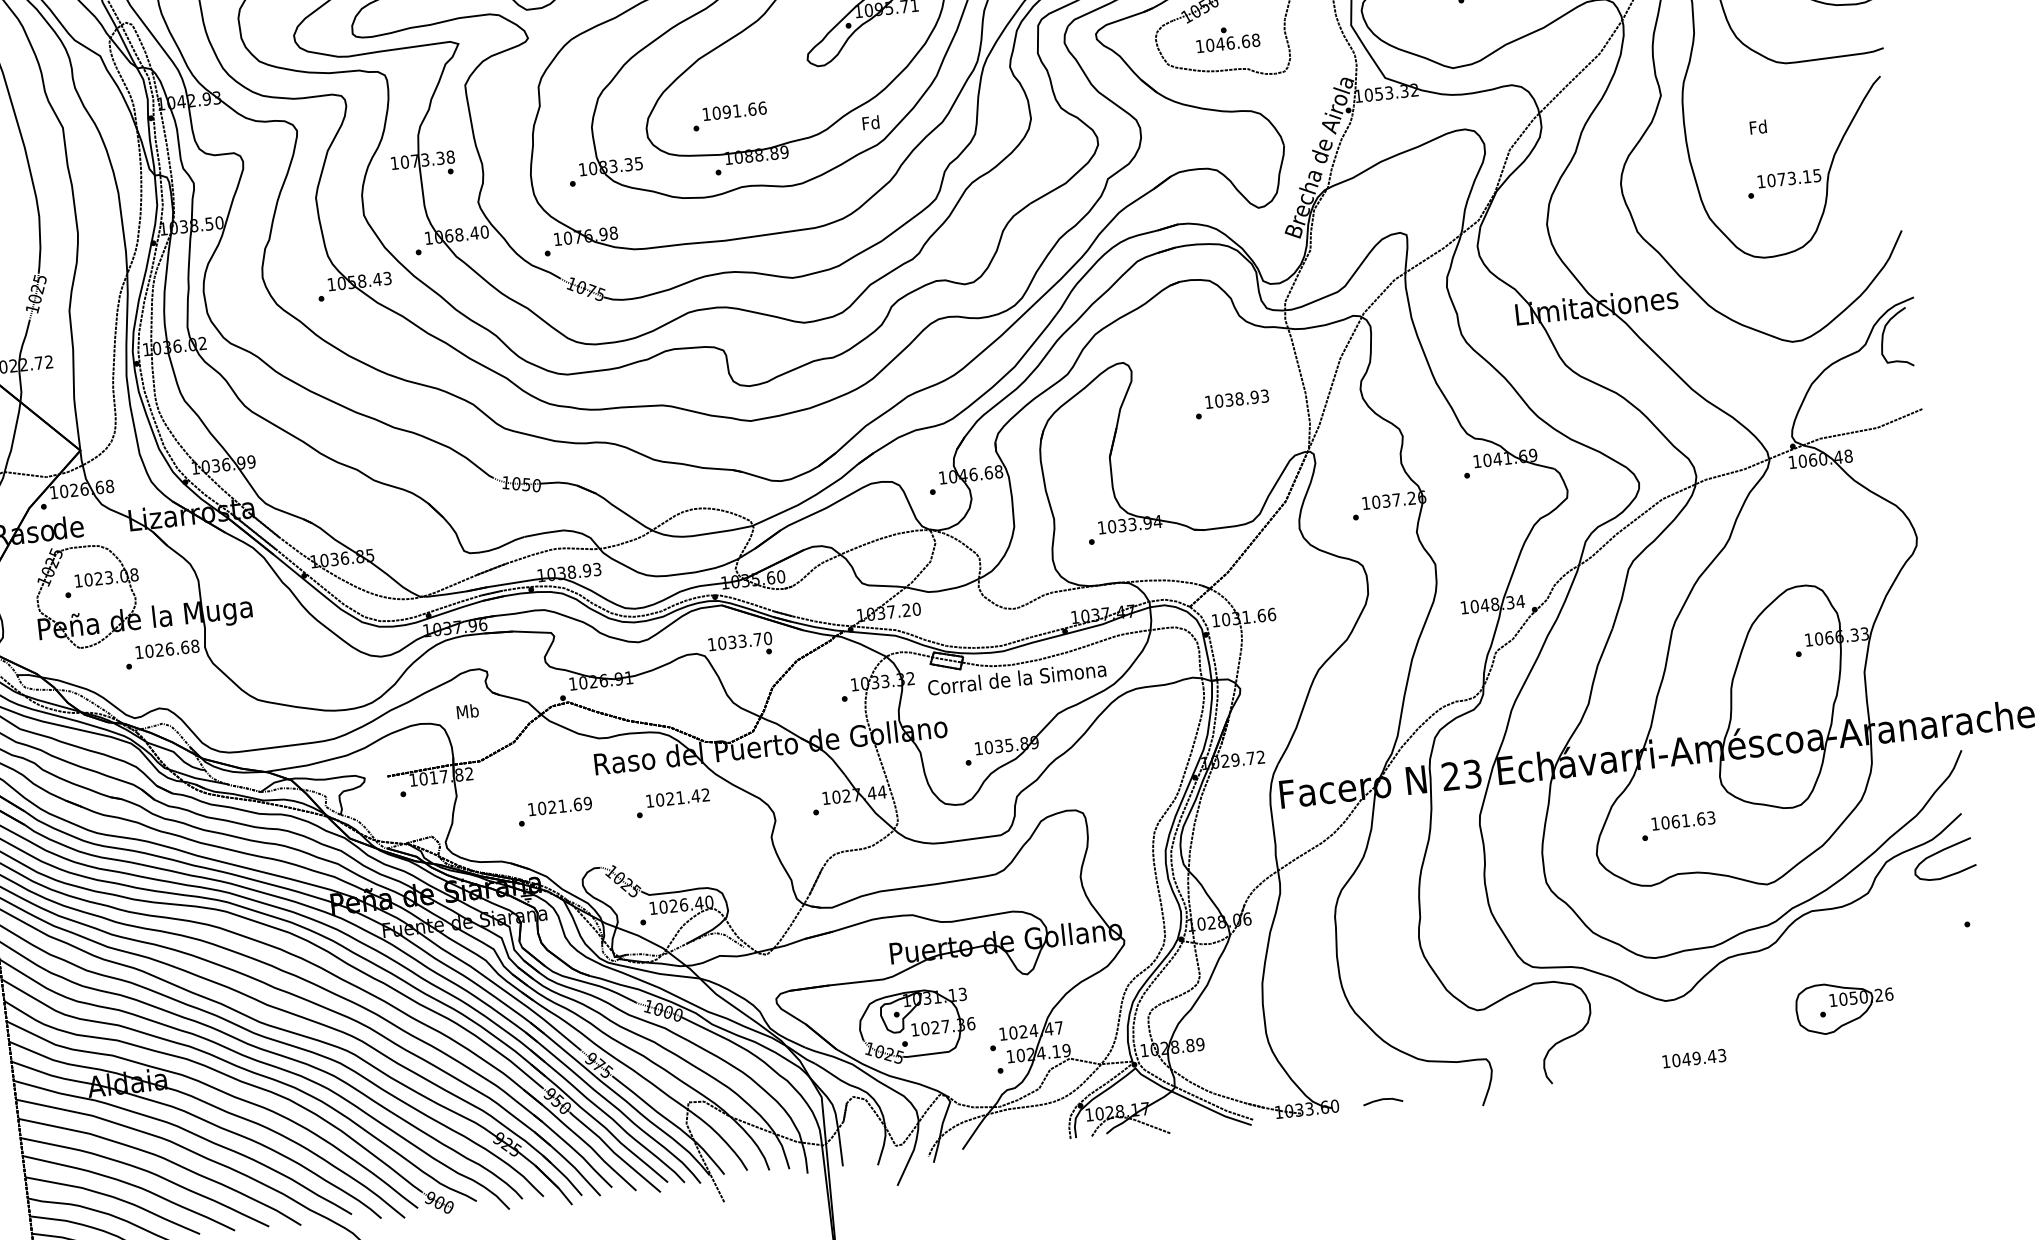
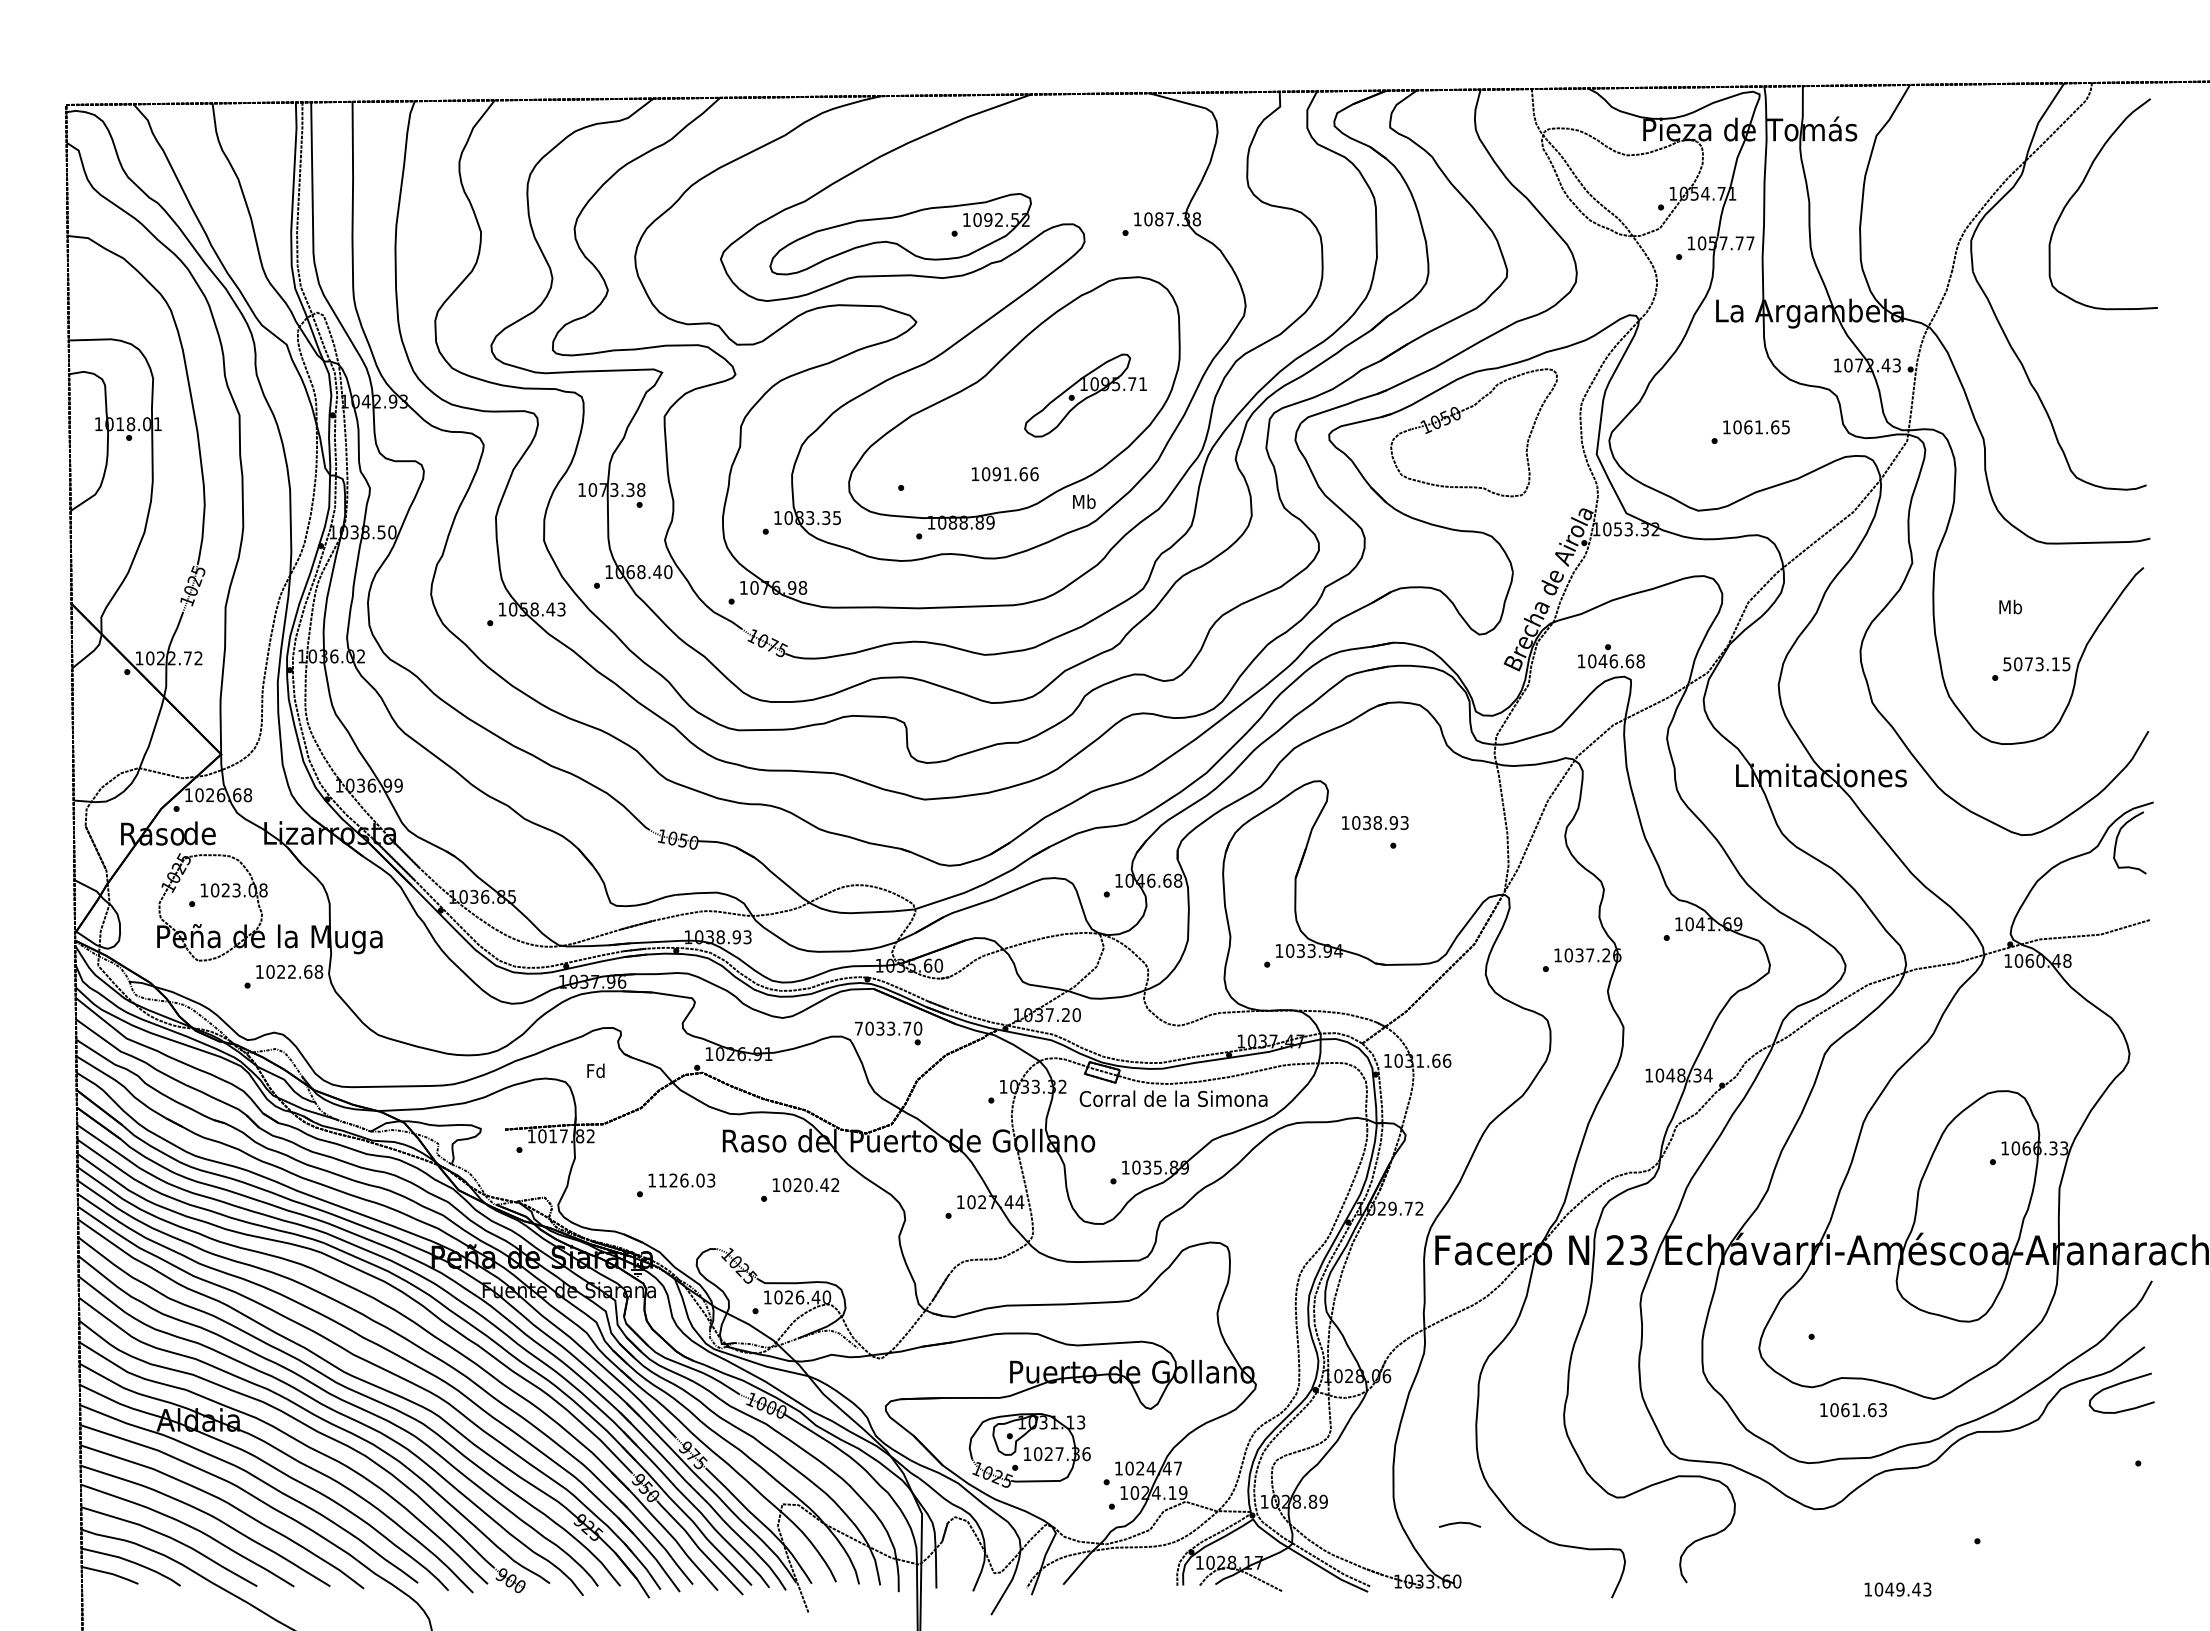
text: (1227, 38) -> (1611, 656), moved
text: (734, 111) -> (1004, 474), moved
text: (871, 122) -> (1084, 501), Fd -> Mb
text: (1758, 126) -> (2010, 606), Fd -> Mb
text: (1761, 181) -> (2007, 664), 1073.15 -> 5073.15
text: (1237, 398) -> (1375, 822), moved
text: (711, 644) -> (858, 1028), 1033.70 -> 7033.70
text: (170, 648) -> (292, 971), 1026.68 -> 1022.68
text: (468, 711) -> (596, 1070), Mb -> Fd
text: (680, 798) -> (808, 1185), 1021.42 -> 1020.42
text: (564, 805) -> (686, 1180), 1021.69 -> 1126.03
text: (1683, 821) -> (1853, 1410), moved
part: (1844, 1006) -> (2000, 1535), removed
text: (1693, 1058) -> (1897, 1589), moved
line: (1382, 1100) -> (1459, 1523), moved

